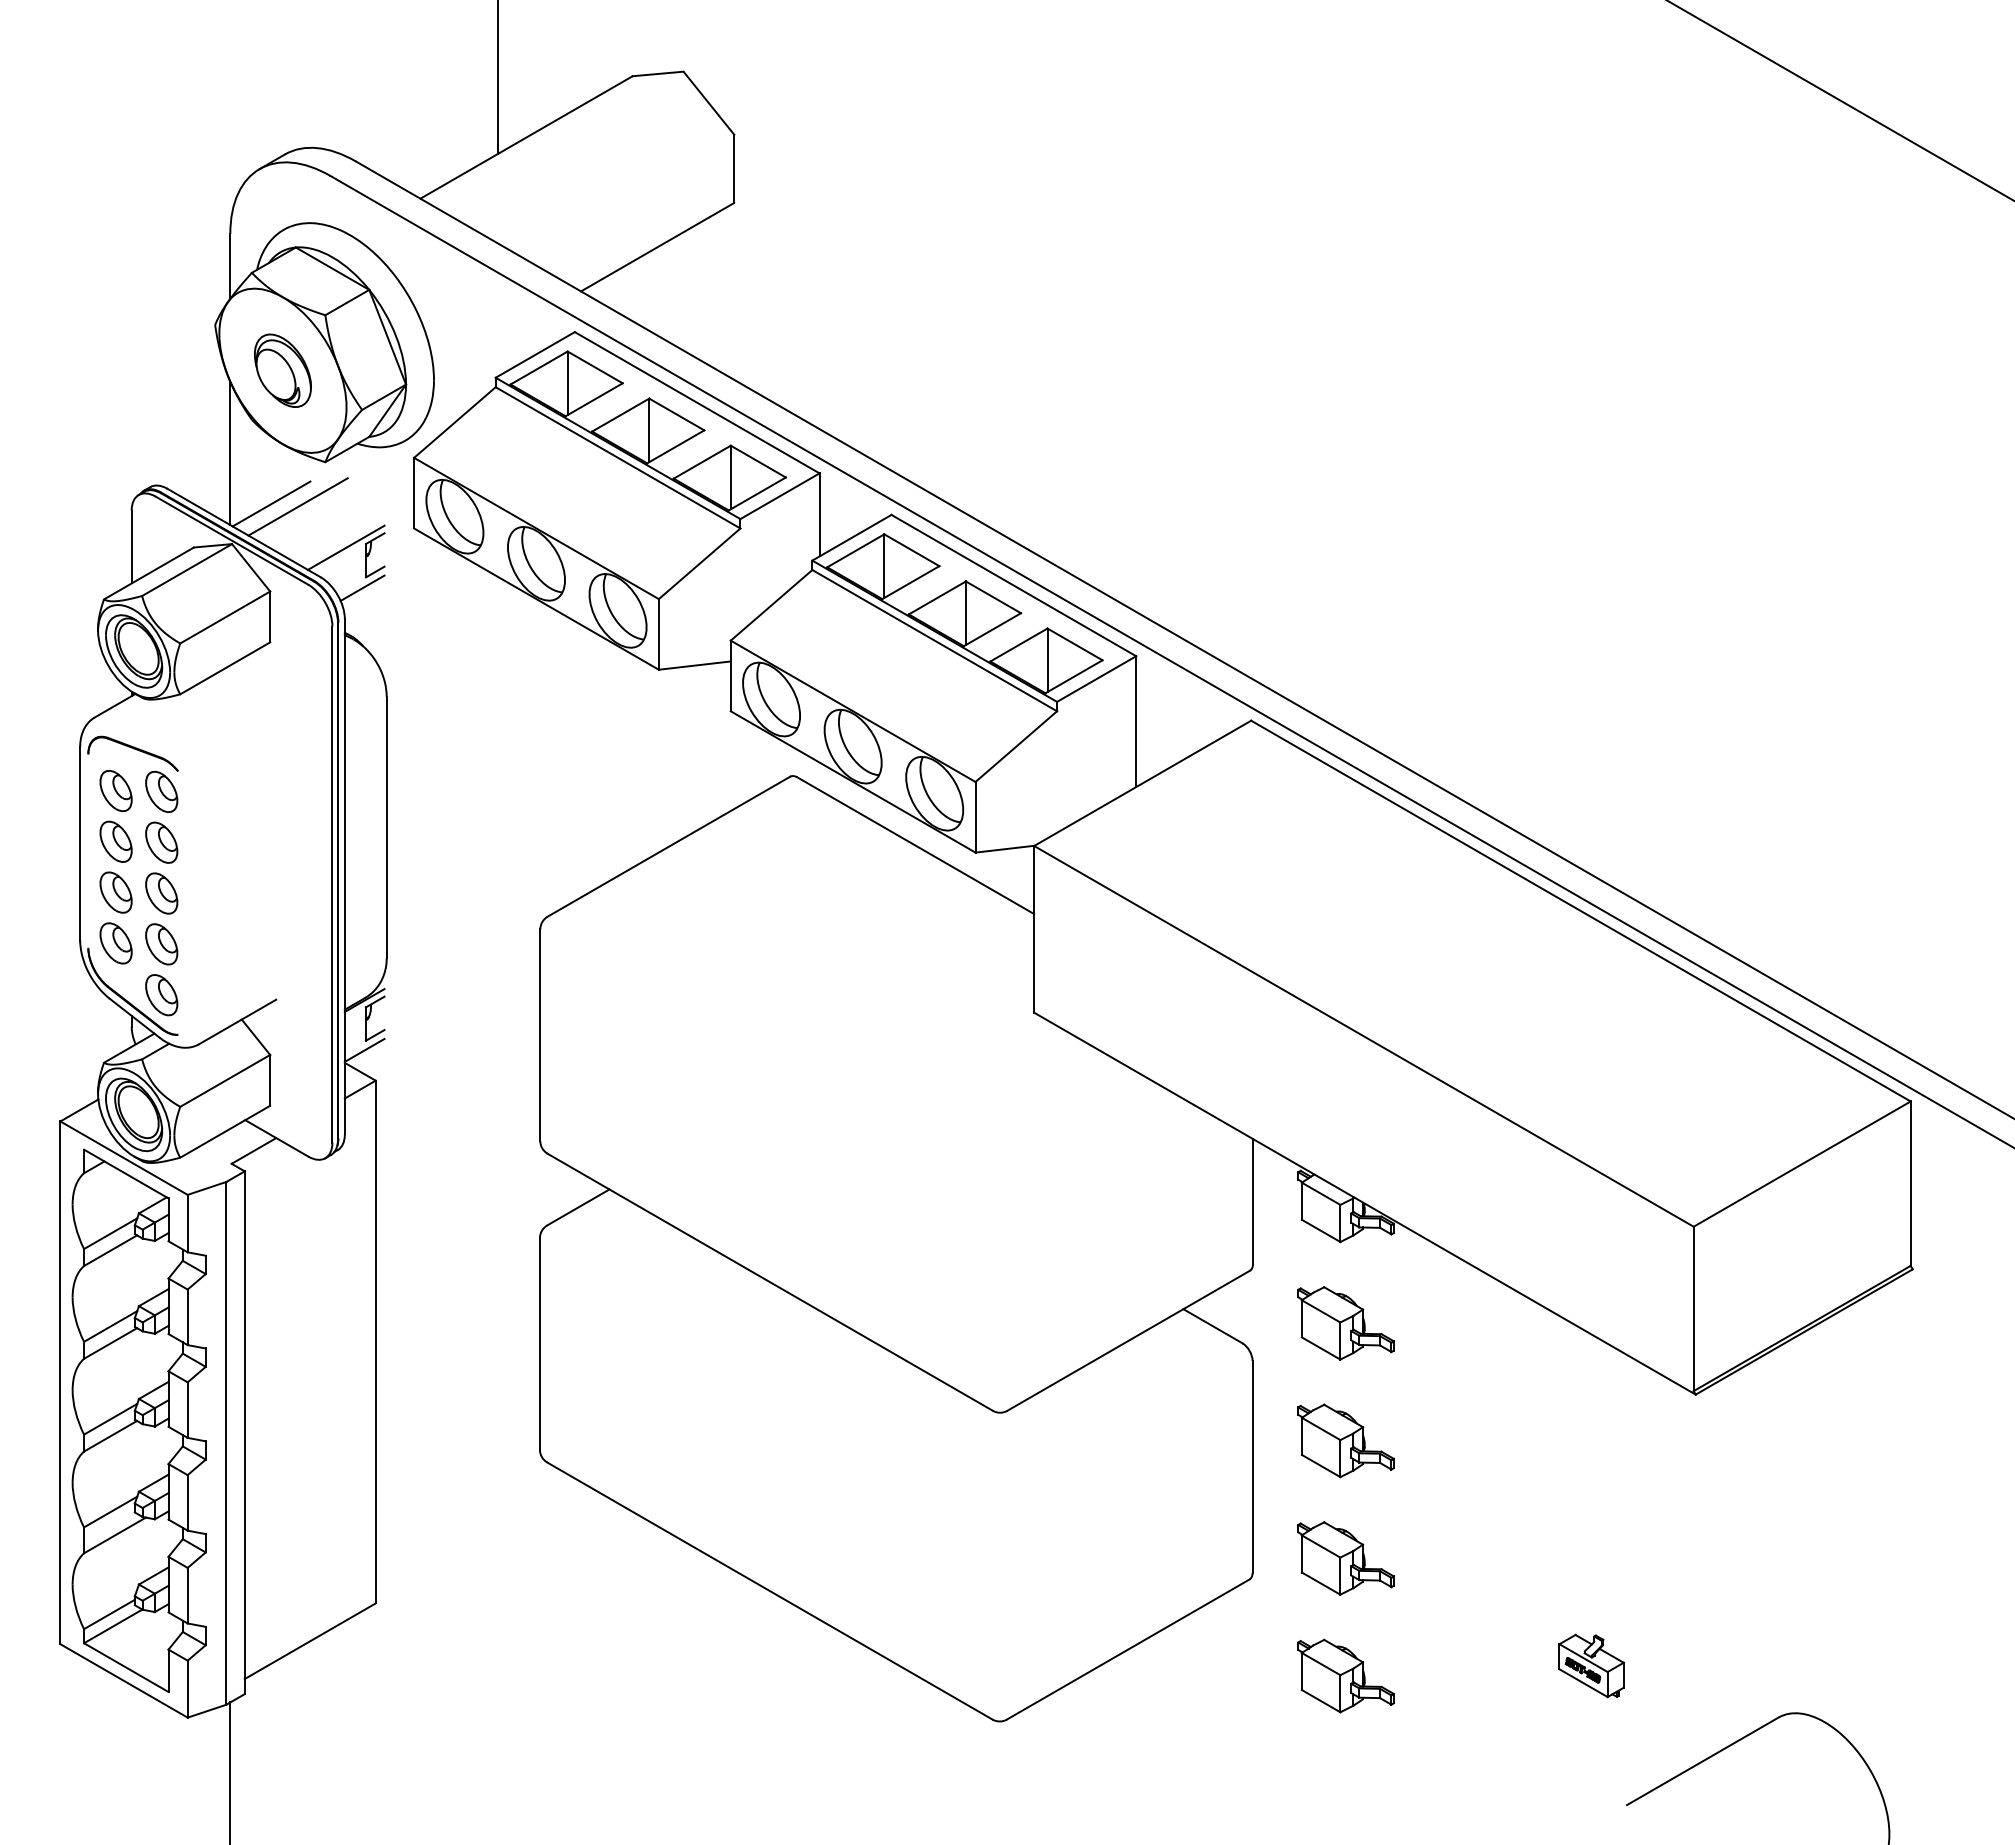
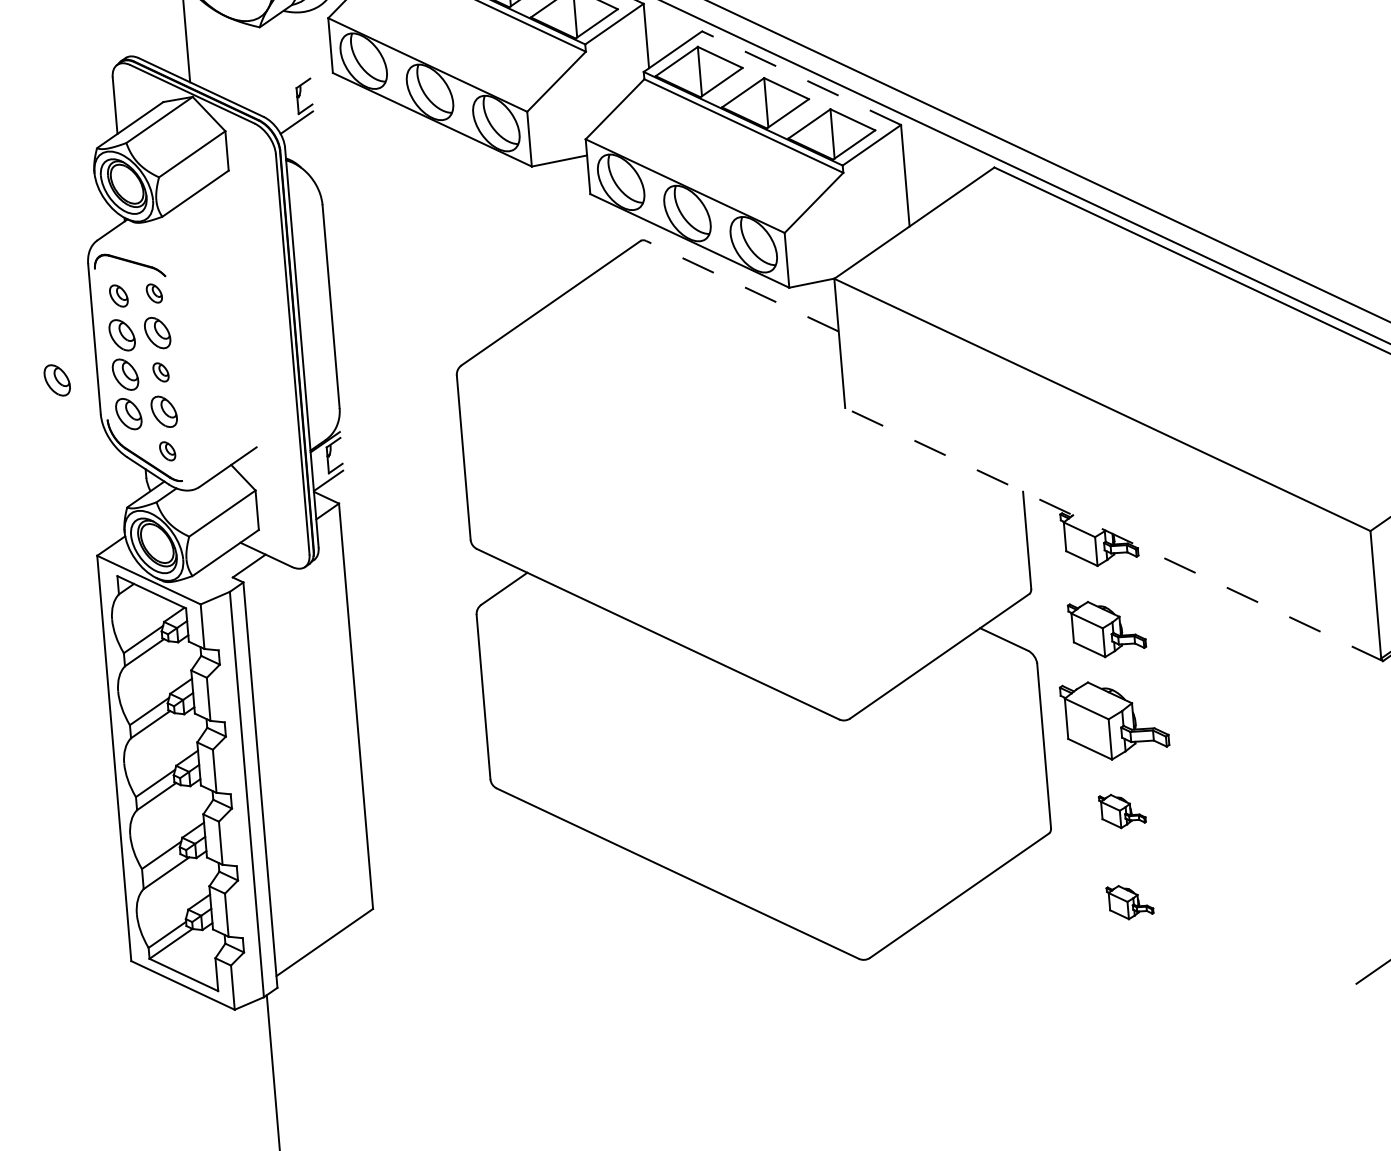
line: (271, 503) -> (220, 62), removed
line: (297, 506) -> (241, 63), removed
line: (345, 547) -> (280, 92), removed
line: (1013, 585) -> (801, 78), solid -> dashed
part: (115, 791) -> (118, 296), size x0.7
part: (161, 791) -> (154, 293), size x0.6
line: (915, 845) -> (742, 286), solid -> dashed
part: (27, 892) -> (56, 380), added
part: (161, 893) -> (160, 372), size x0.6
part: (161, 995) -> (167, 451), size x0.6
line: (1364, 1203) -> (1113, 534), solid -> dashed
part: (1345, 1440) -> (1114, 719), size x1.4
part: (1345, 1558) -> (1122, 810), size x0.6
part: (1591, 1665) -> (1319, 877), removed
part: (1345, 1675) -> (1129, 901), size x0.6

